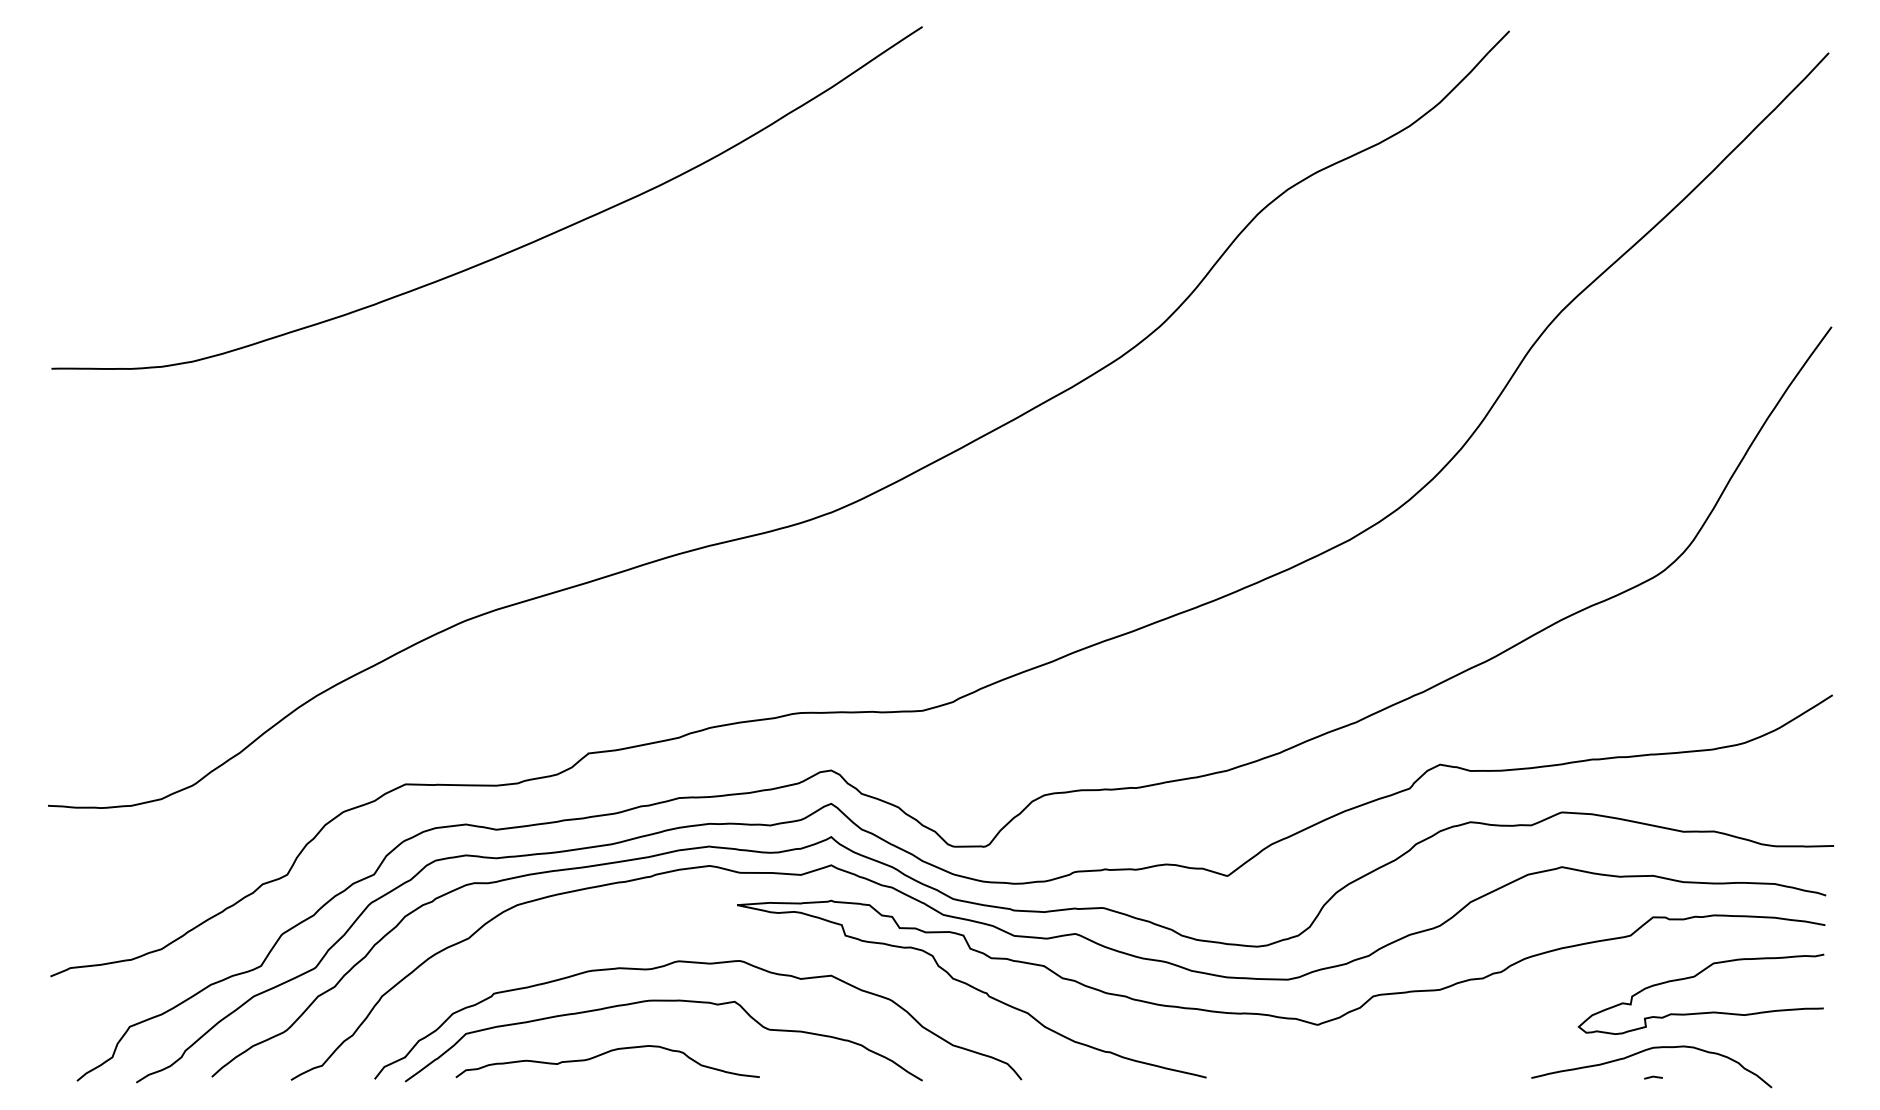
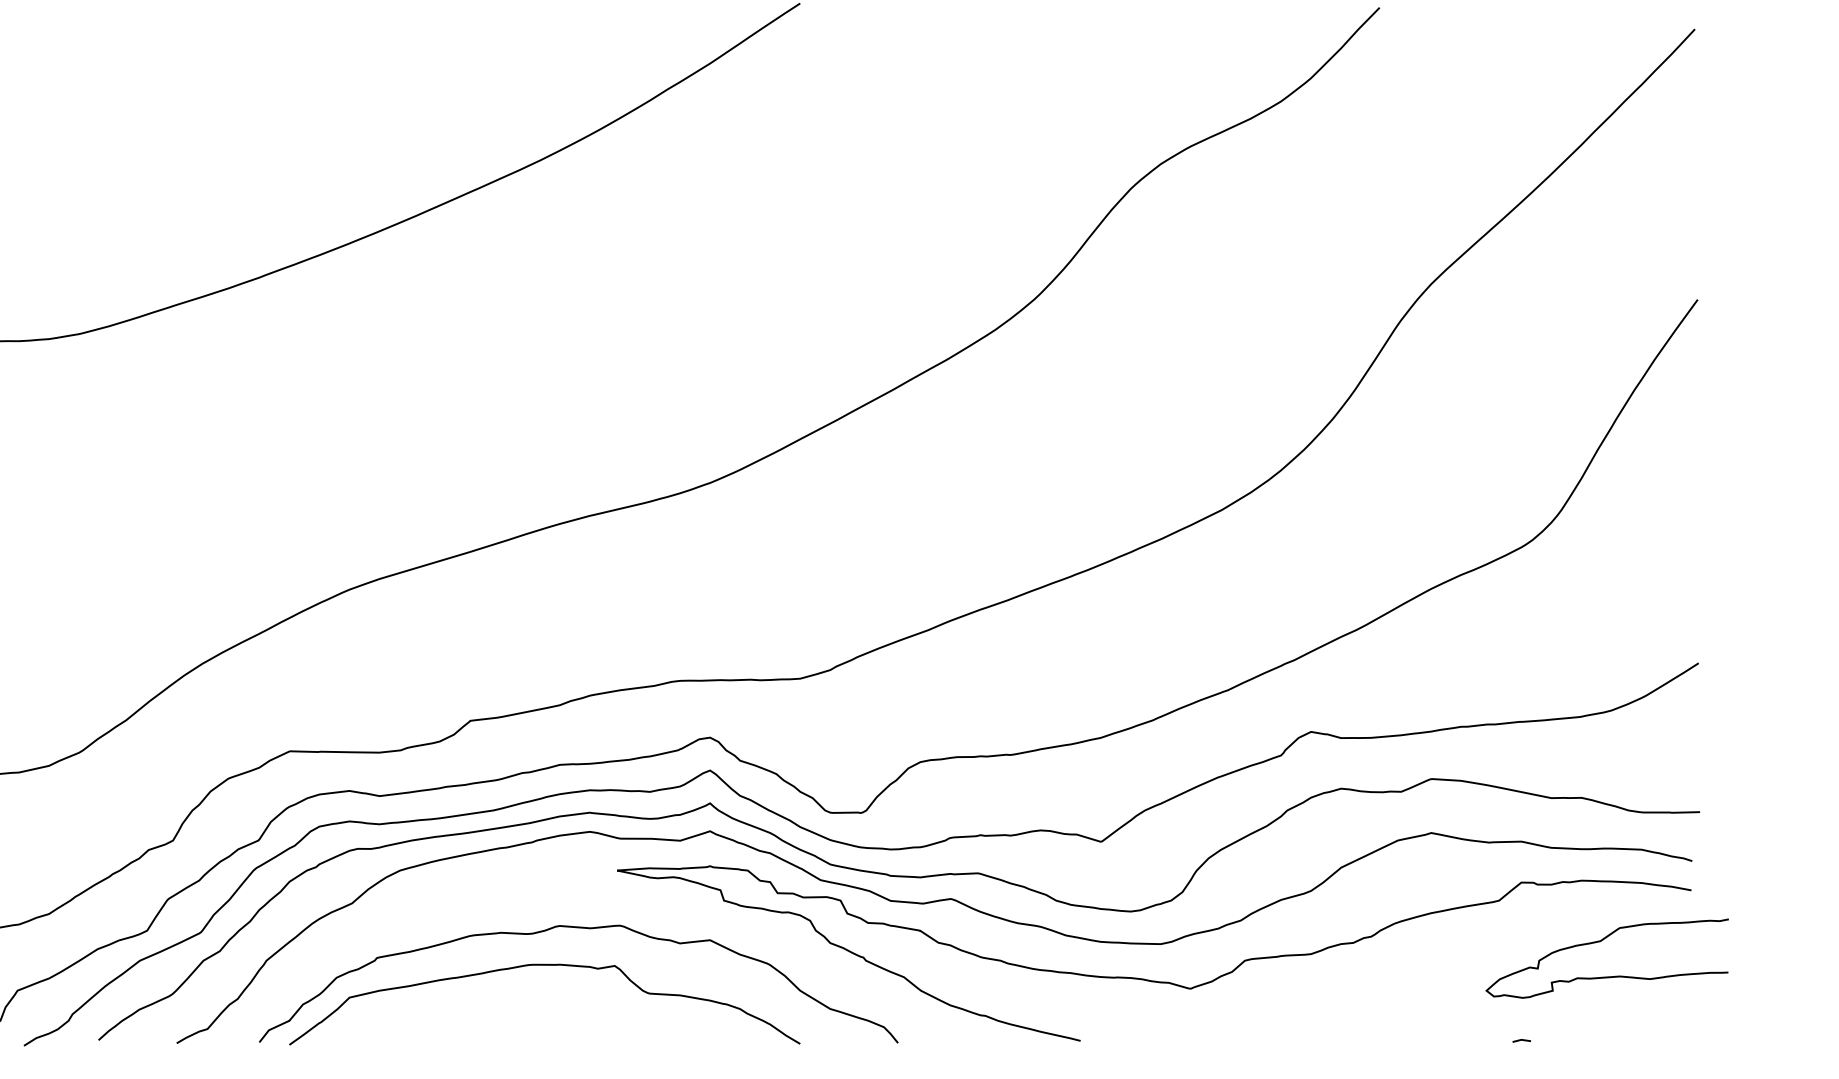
curve: (1694, 977) -> (1600, 941), moved
curve: (1645, 1051) -> (1513, 1015), removed
curve: (604, 1054) -> (486, 1017), removed

